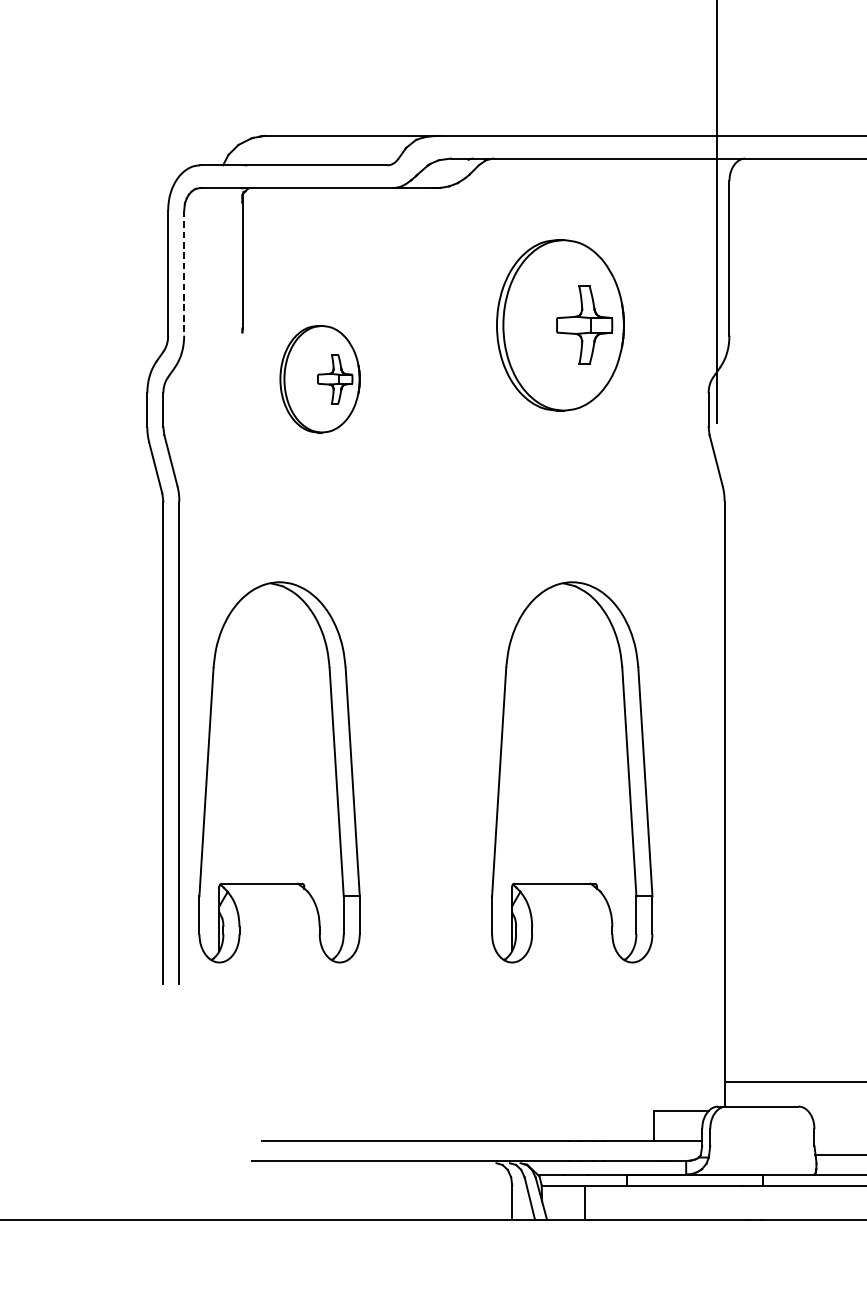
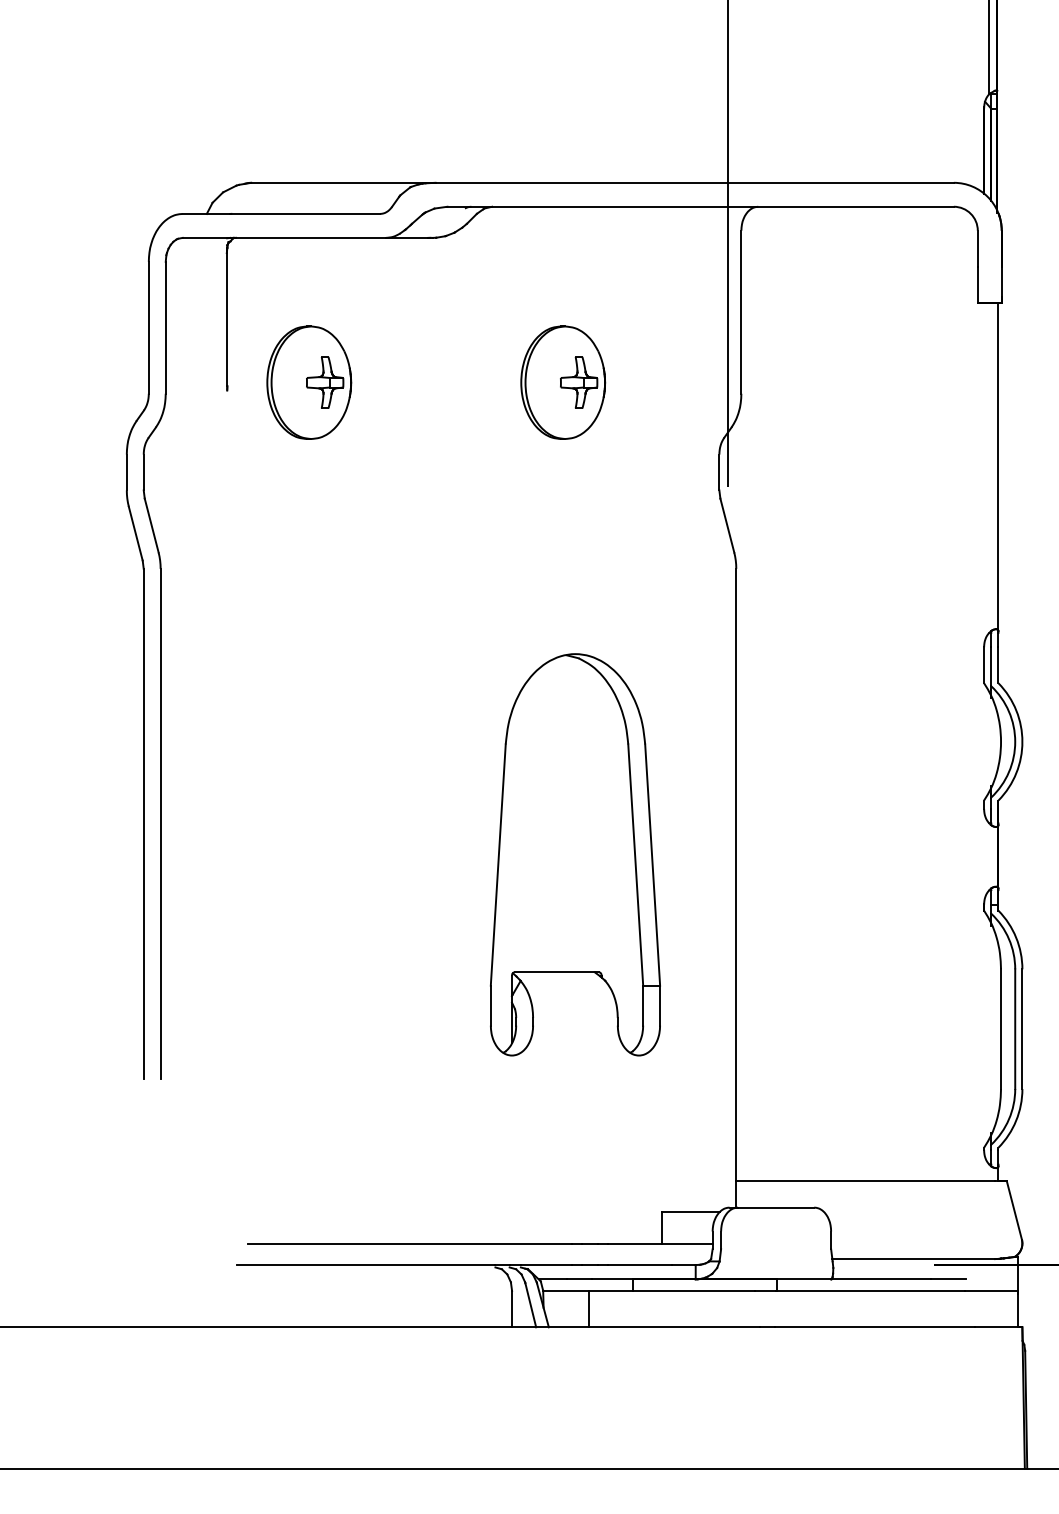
line: (183, 272) -> (165, 327), dashed -> solid
part: (560, 325) -> (563, 382), size x0.62
part: (320, 379) -> (309, 382), moved
part: (278, 772) -> (265, 854), removed

